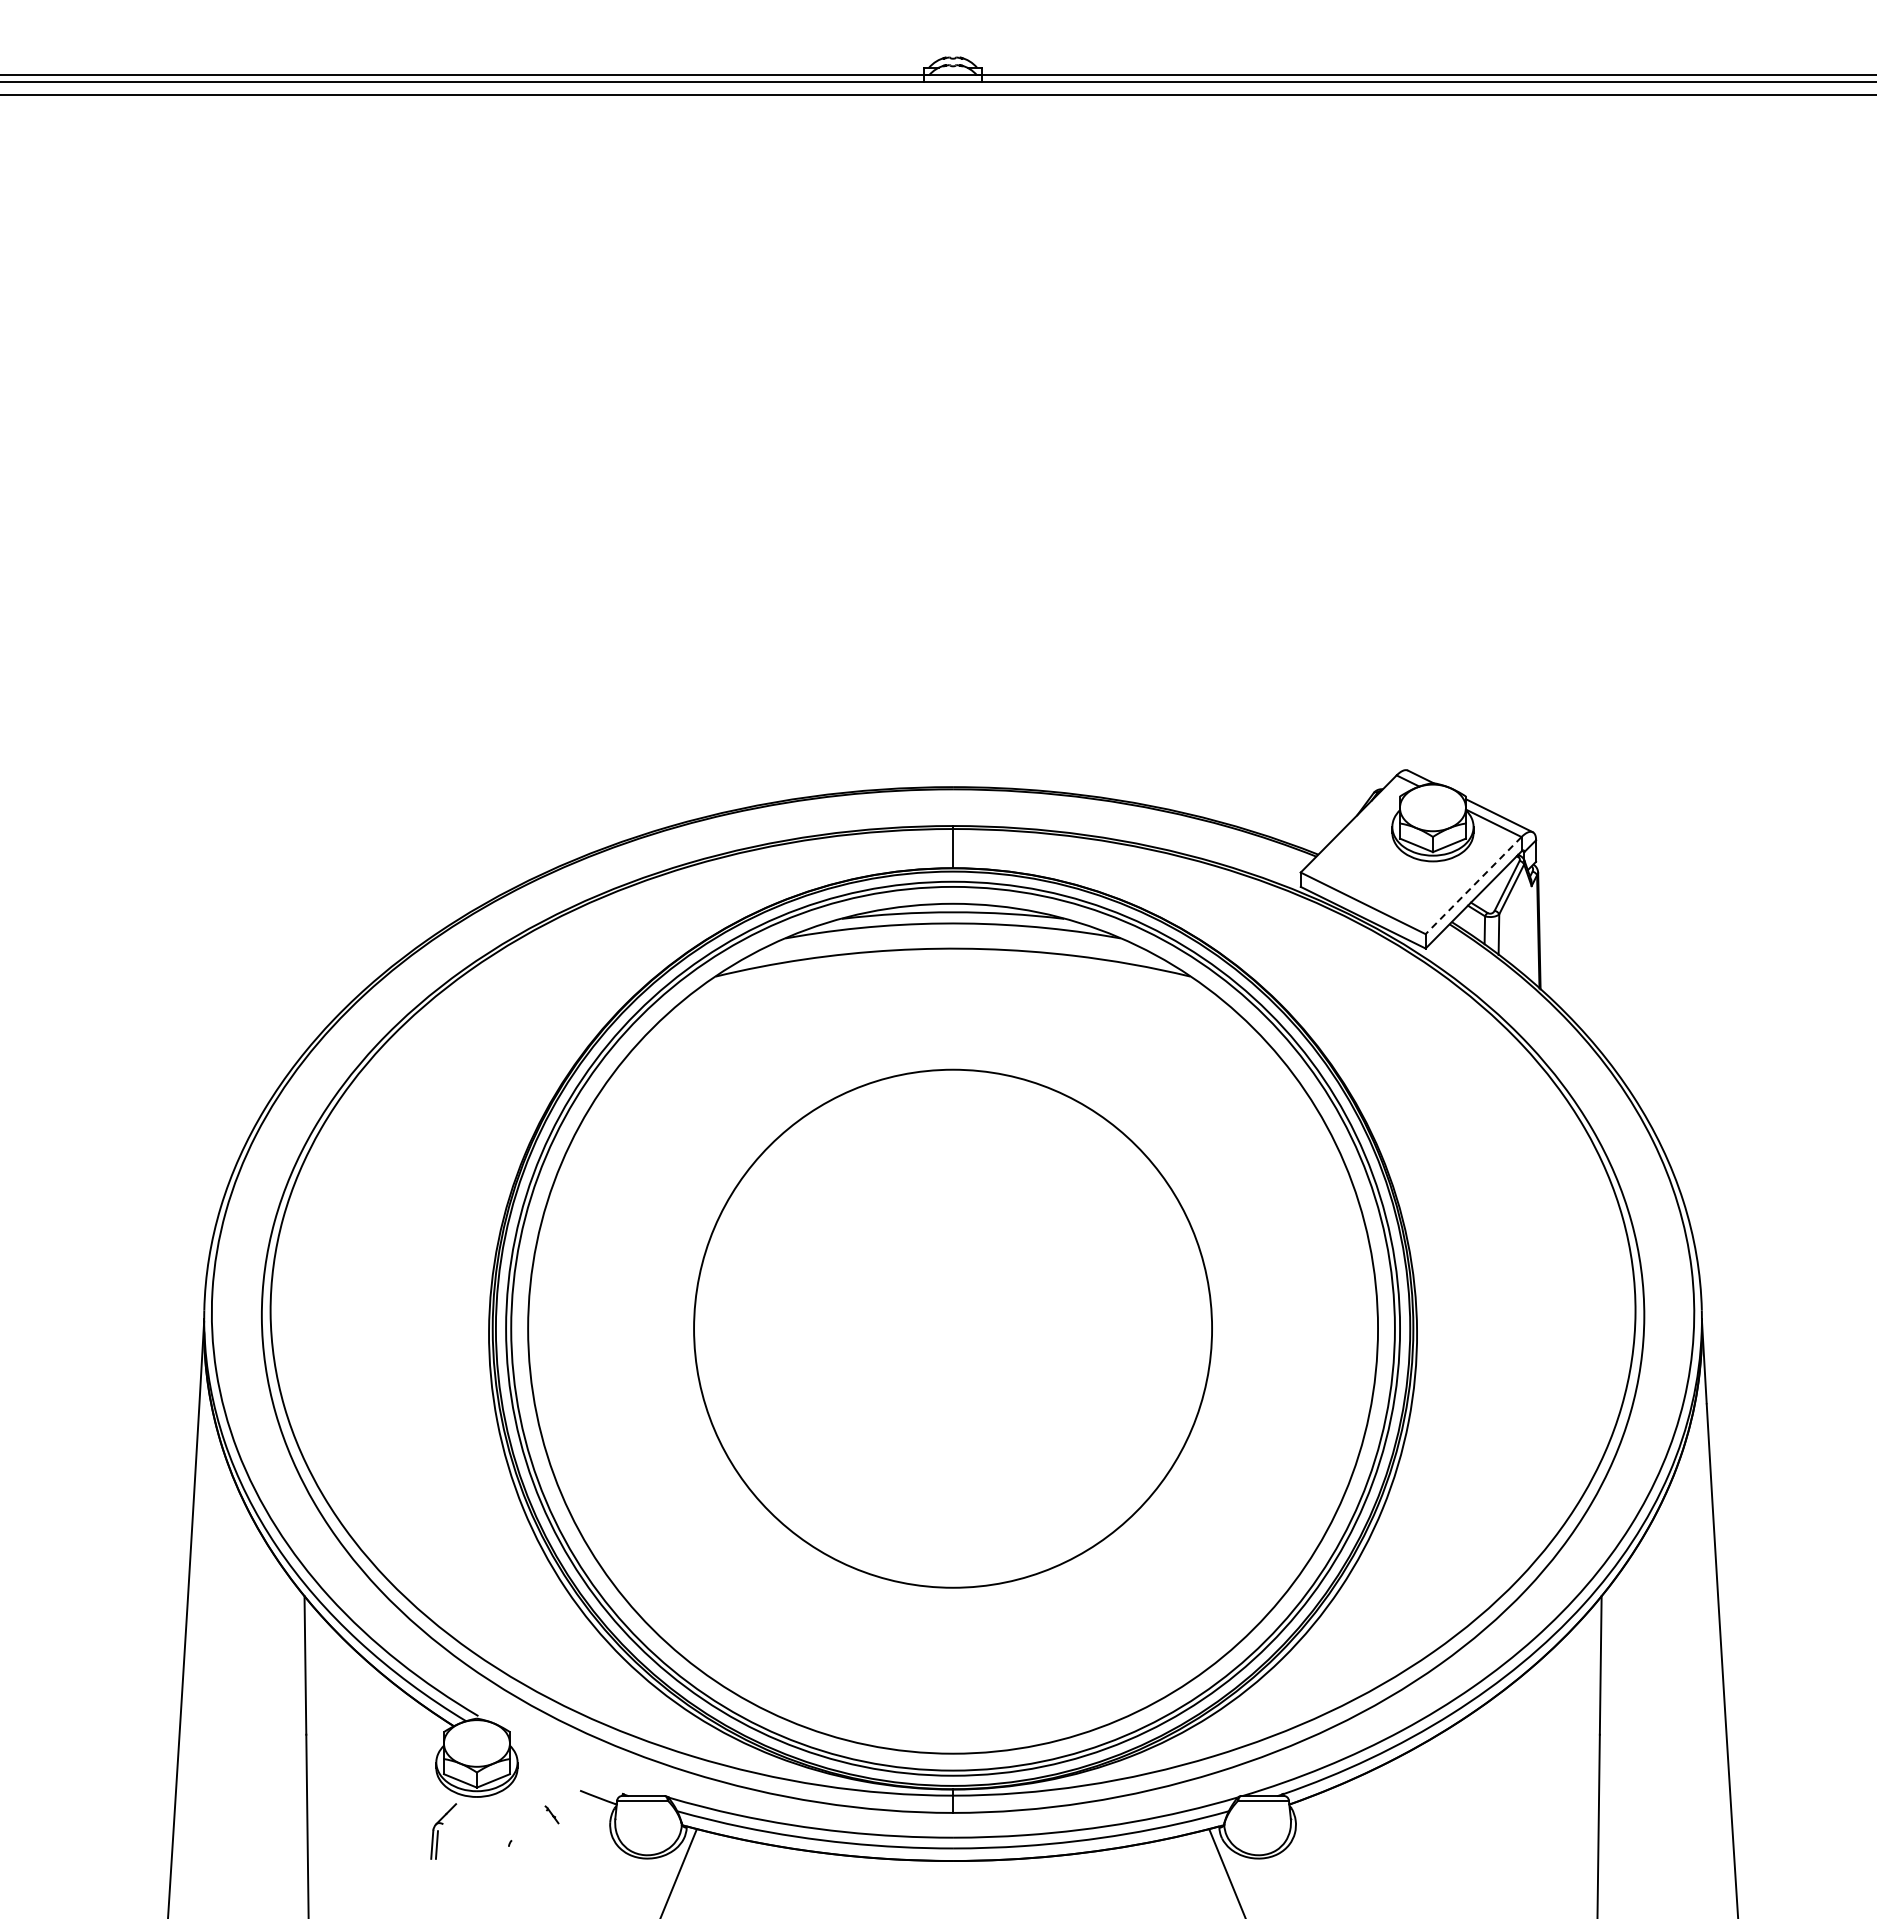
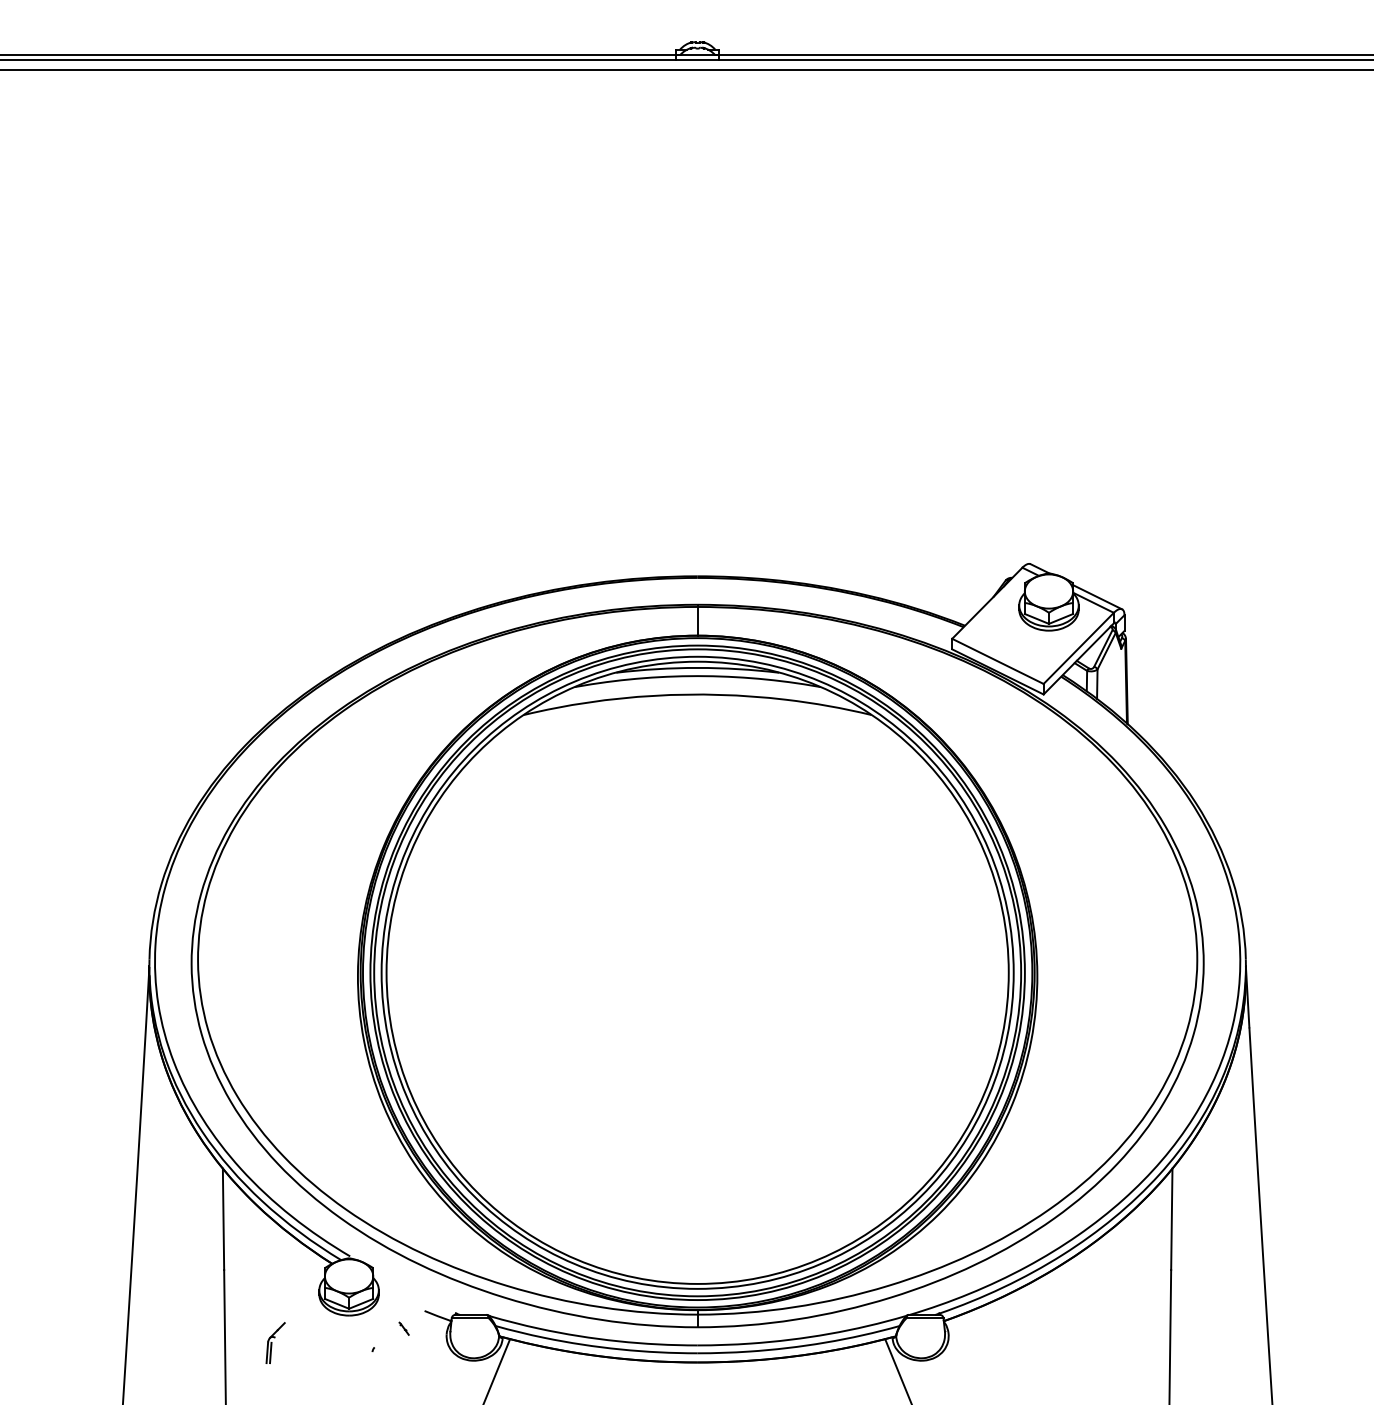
line: (1473, 885) -> (1078, 648), dashed -> solid
circle: (952, 1328) -> (697, 972), size x1.67
part: (443, 1831) -> (275, 1343), moved

